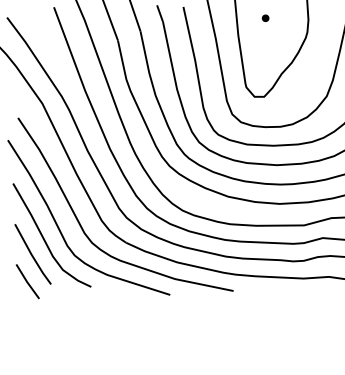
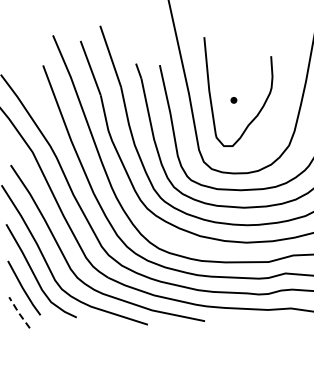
part: (265, 18) -> (233, 100), moved
line: (26, 282) -> (18, 313), solid -> dashed

